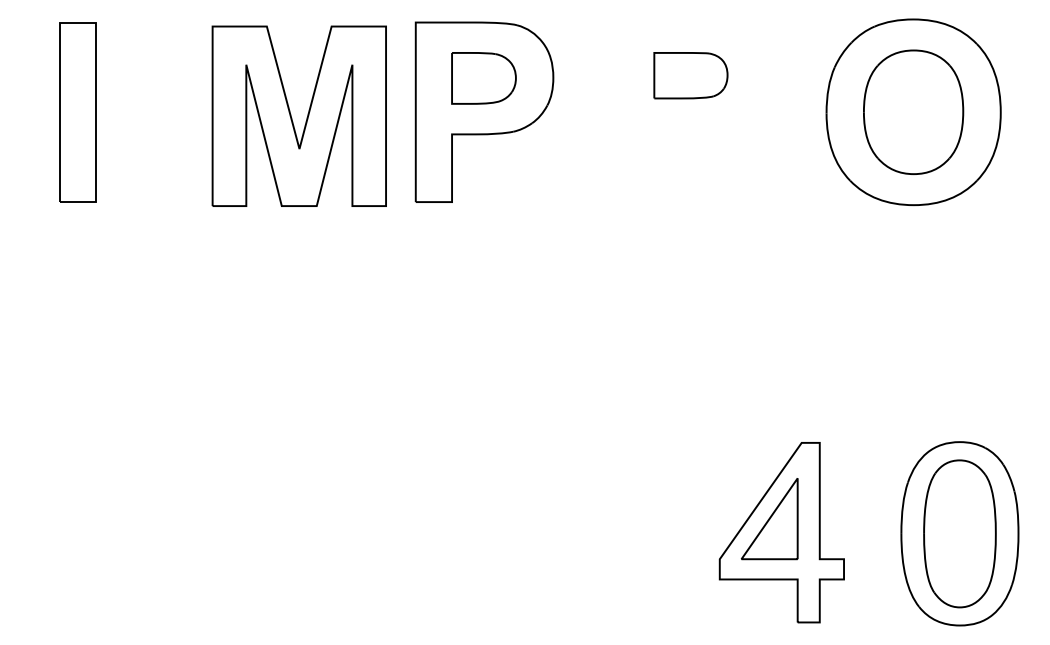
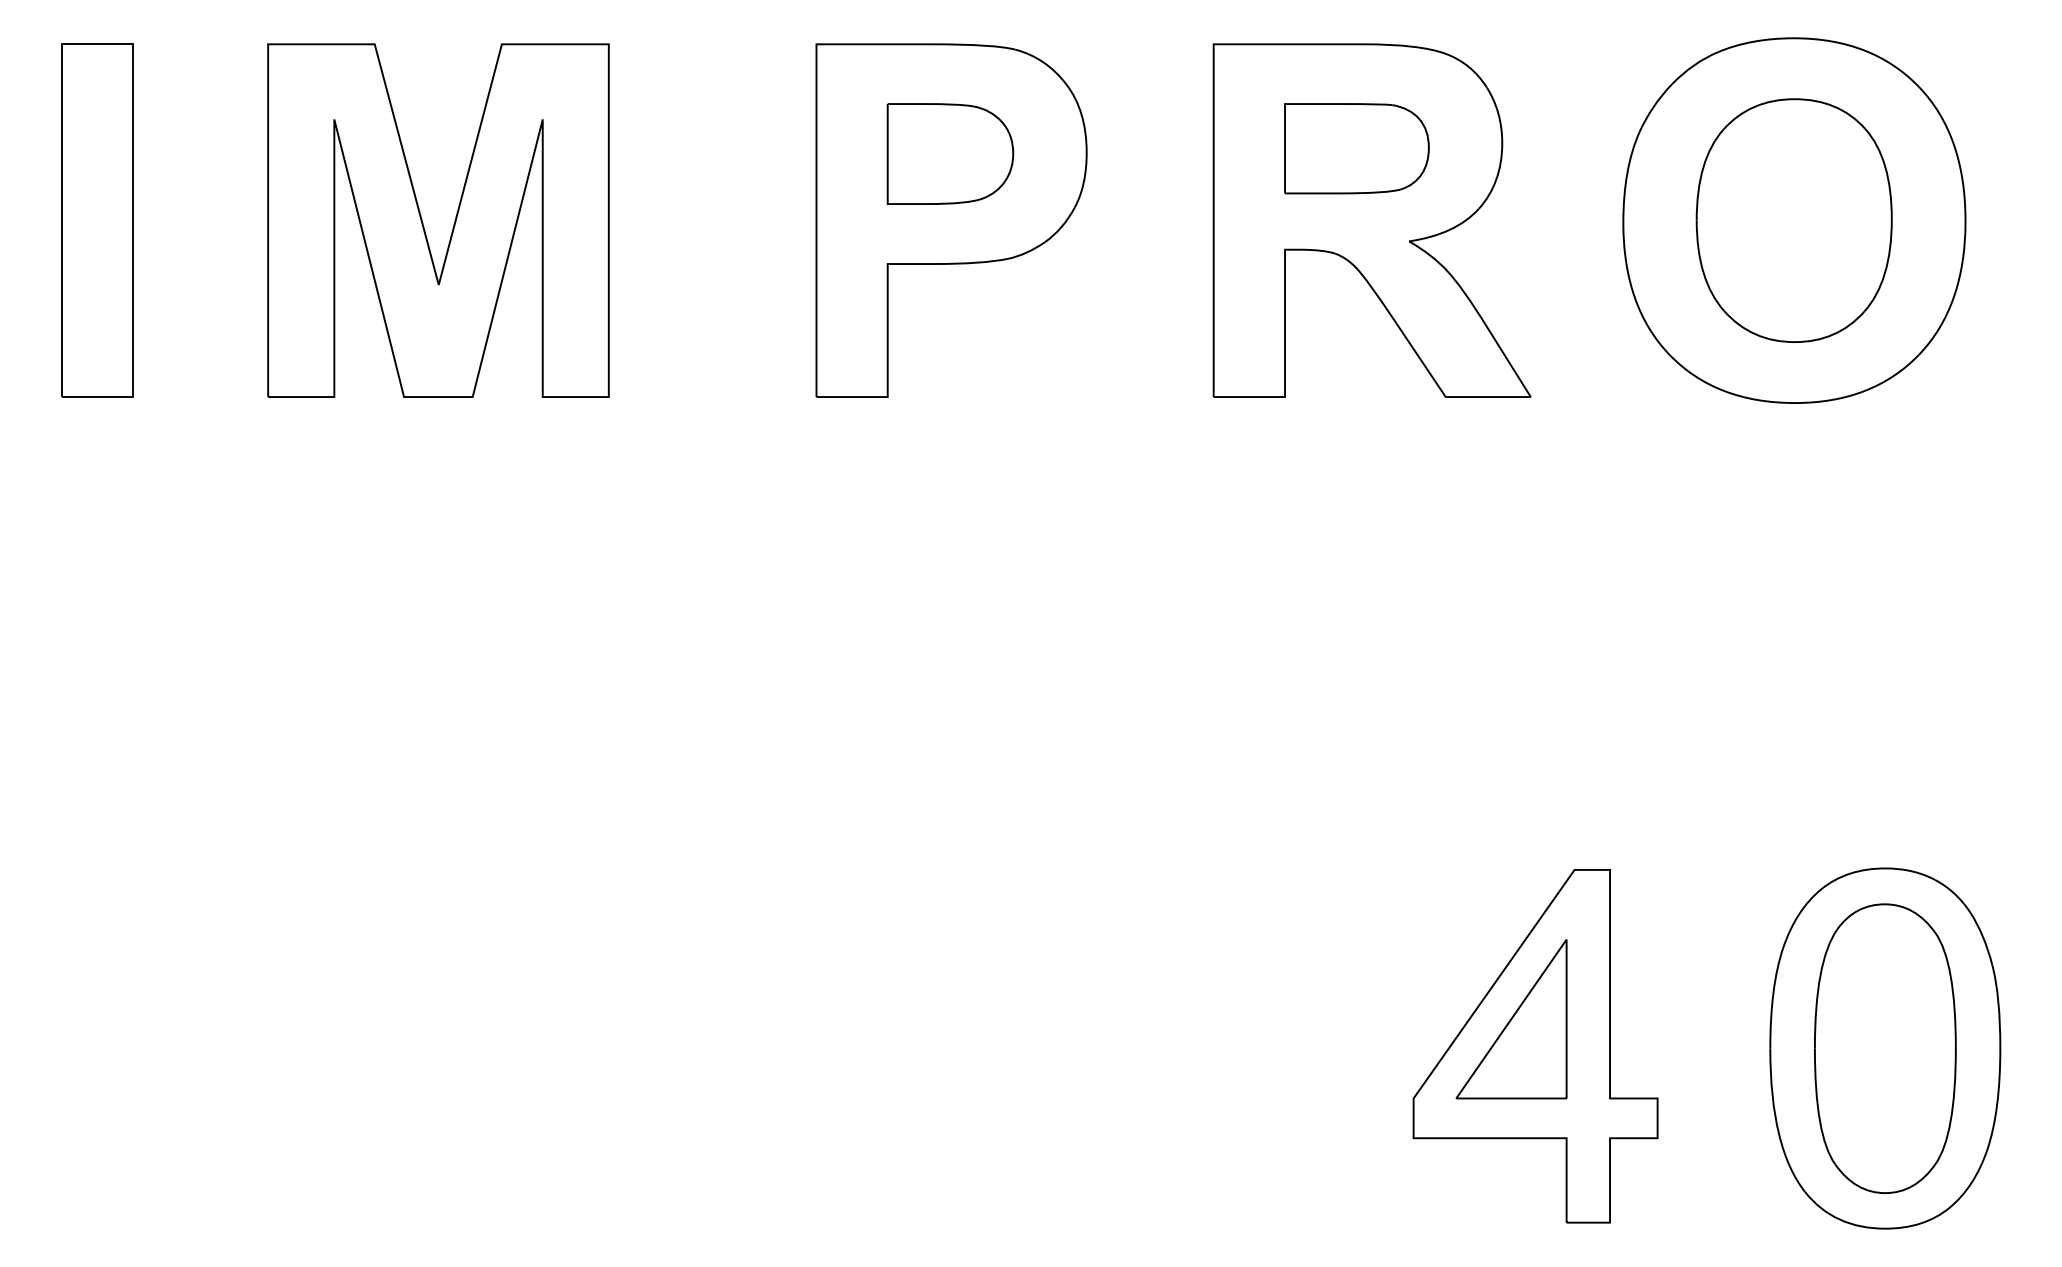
part: (698, 111) -> (1371, 219), added
part: (77, 112) -> (97, 221), moved
part: (292, 118) -> (425, 224), moved

